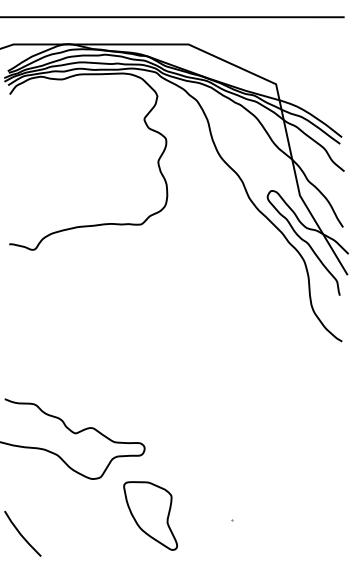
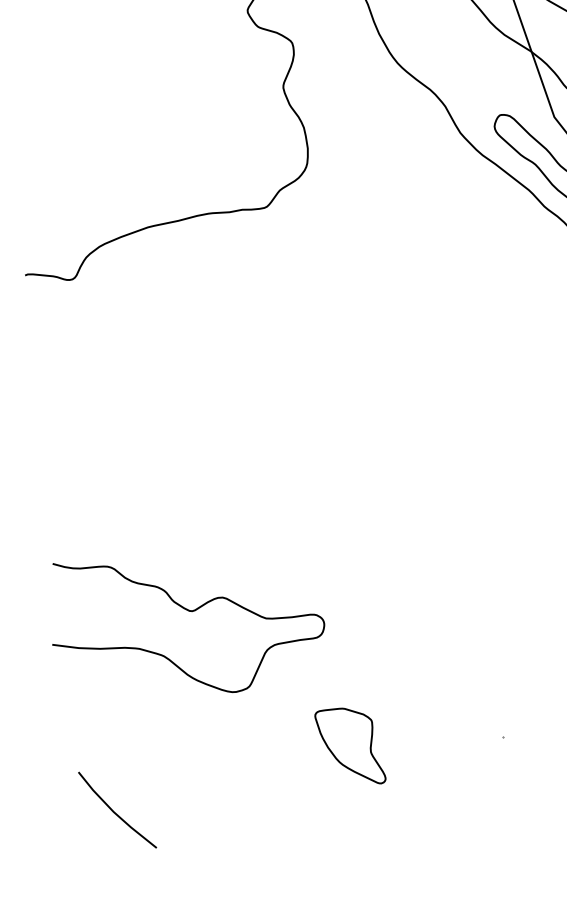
part: (149, 515) -> (348, 746), size x0.62

